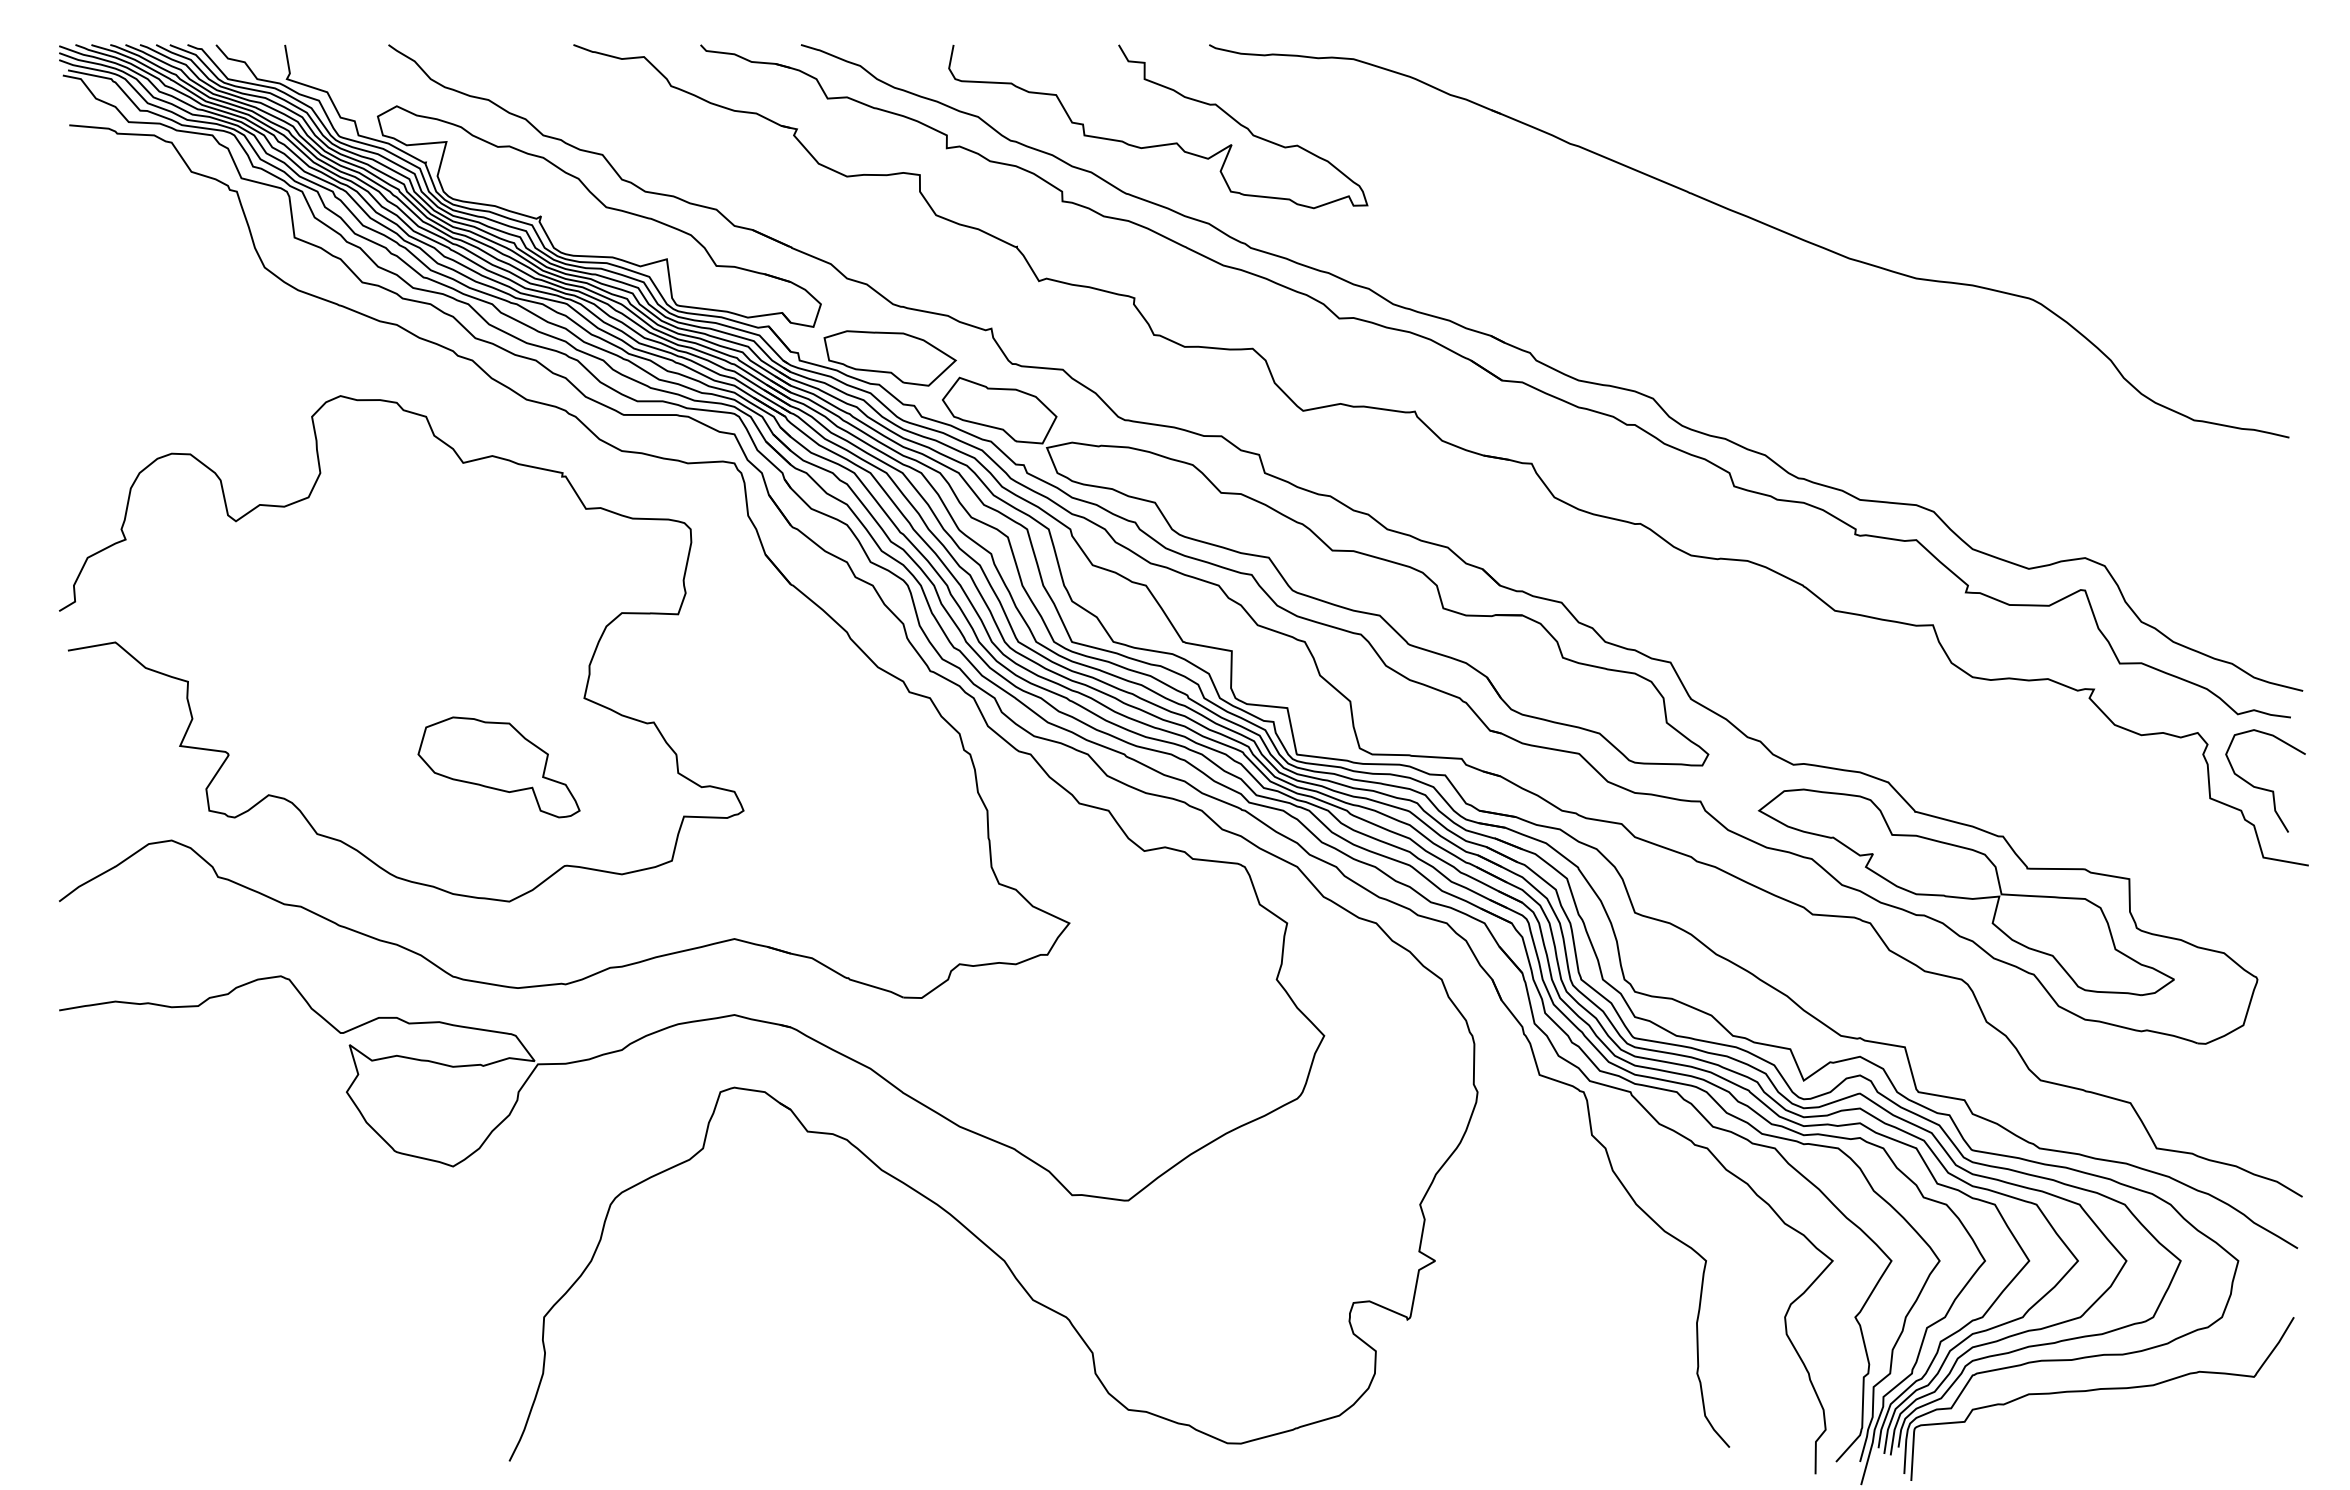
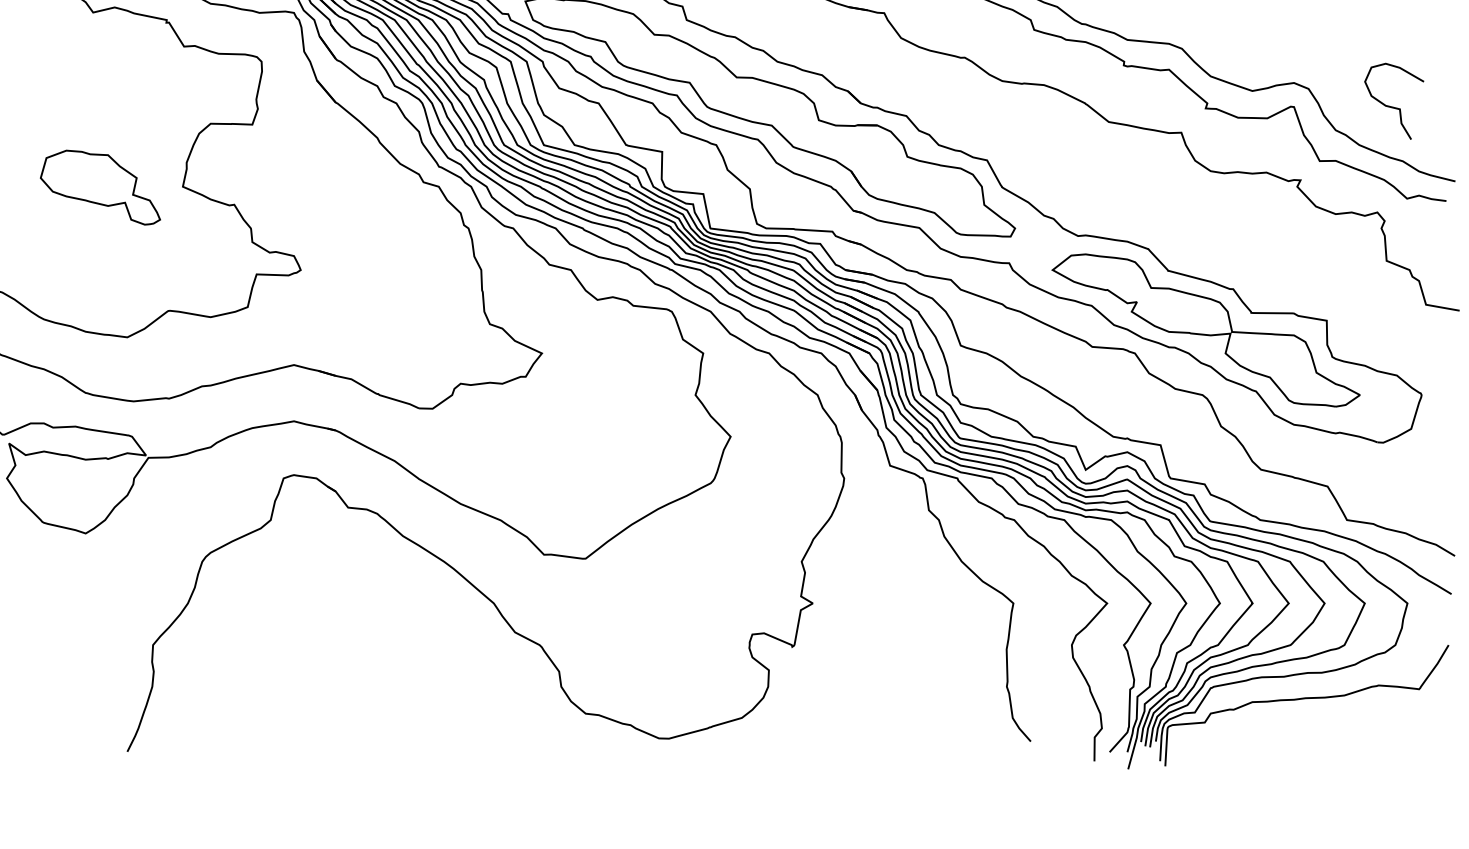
part: (498, 767) -> (100, 187), moved
curve: (2265, 788) -> (1394, 107), moved

